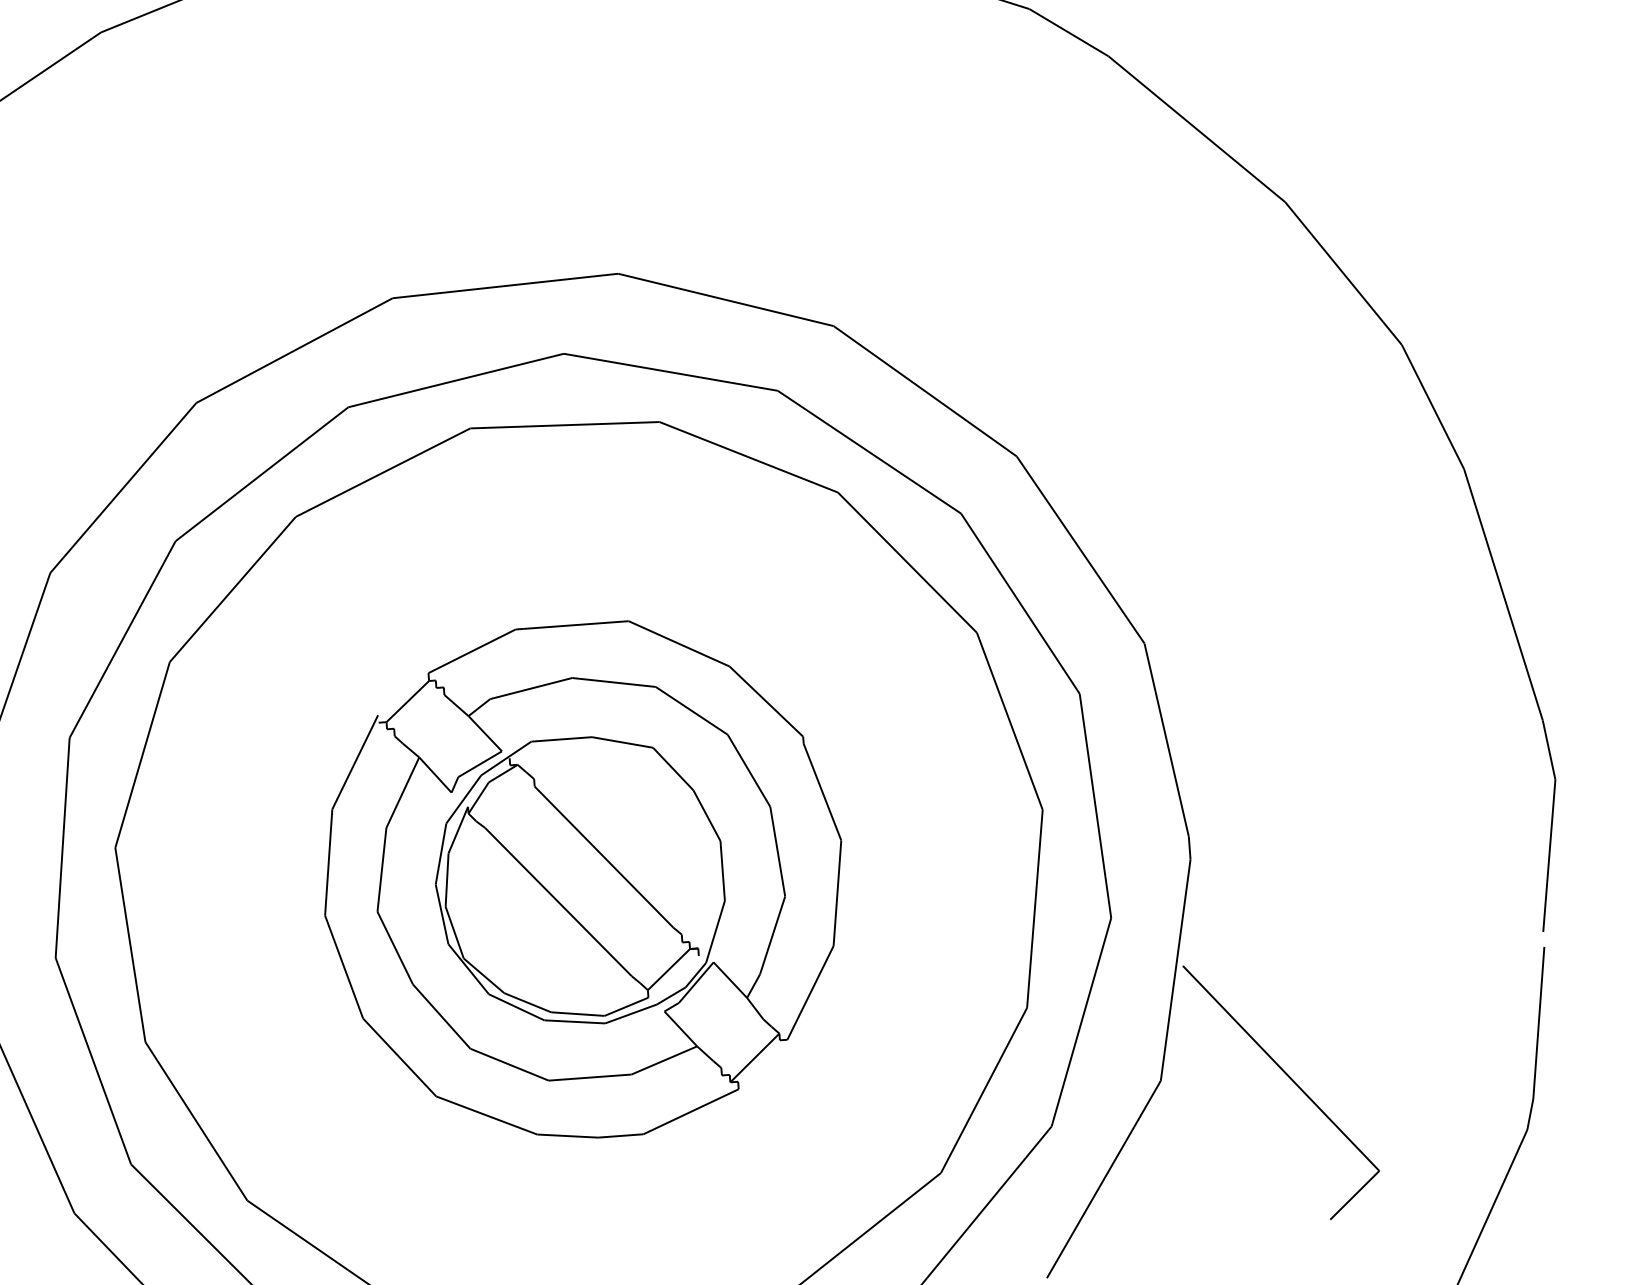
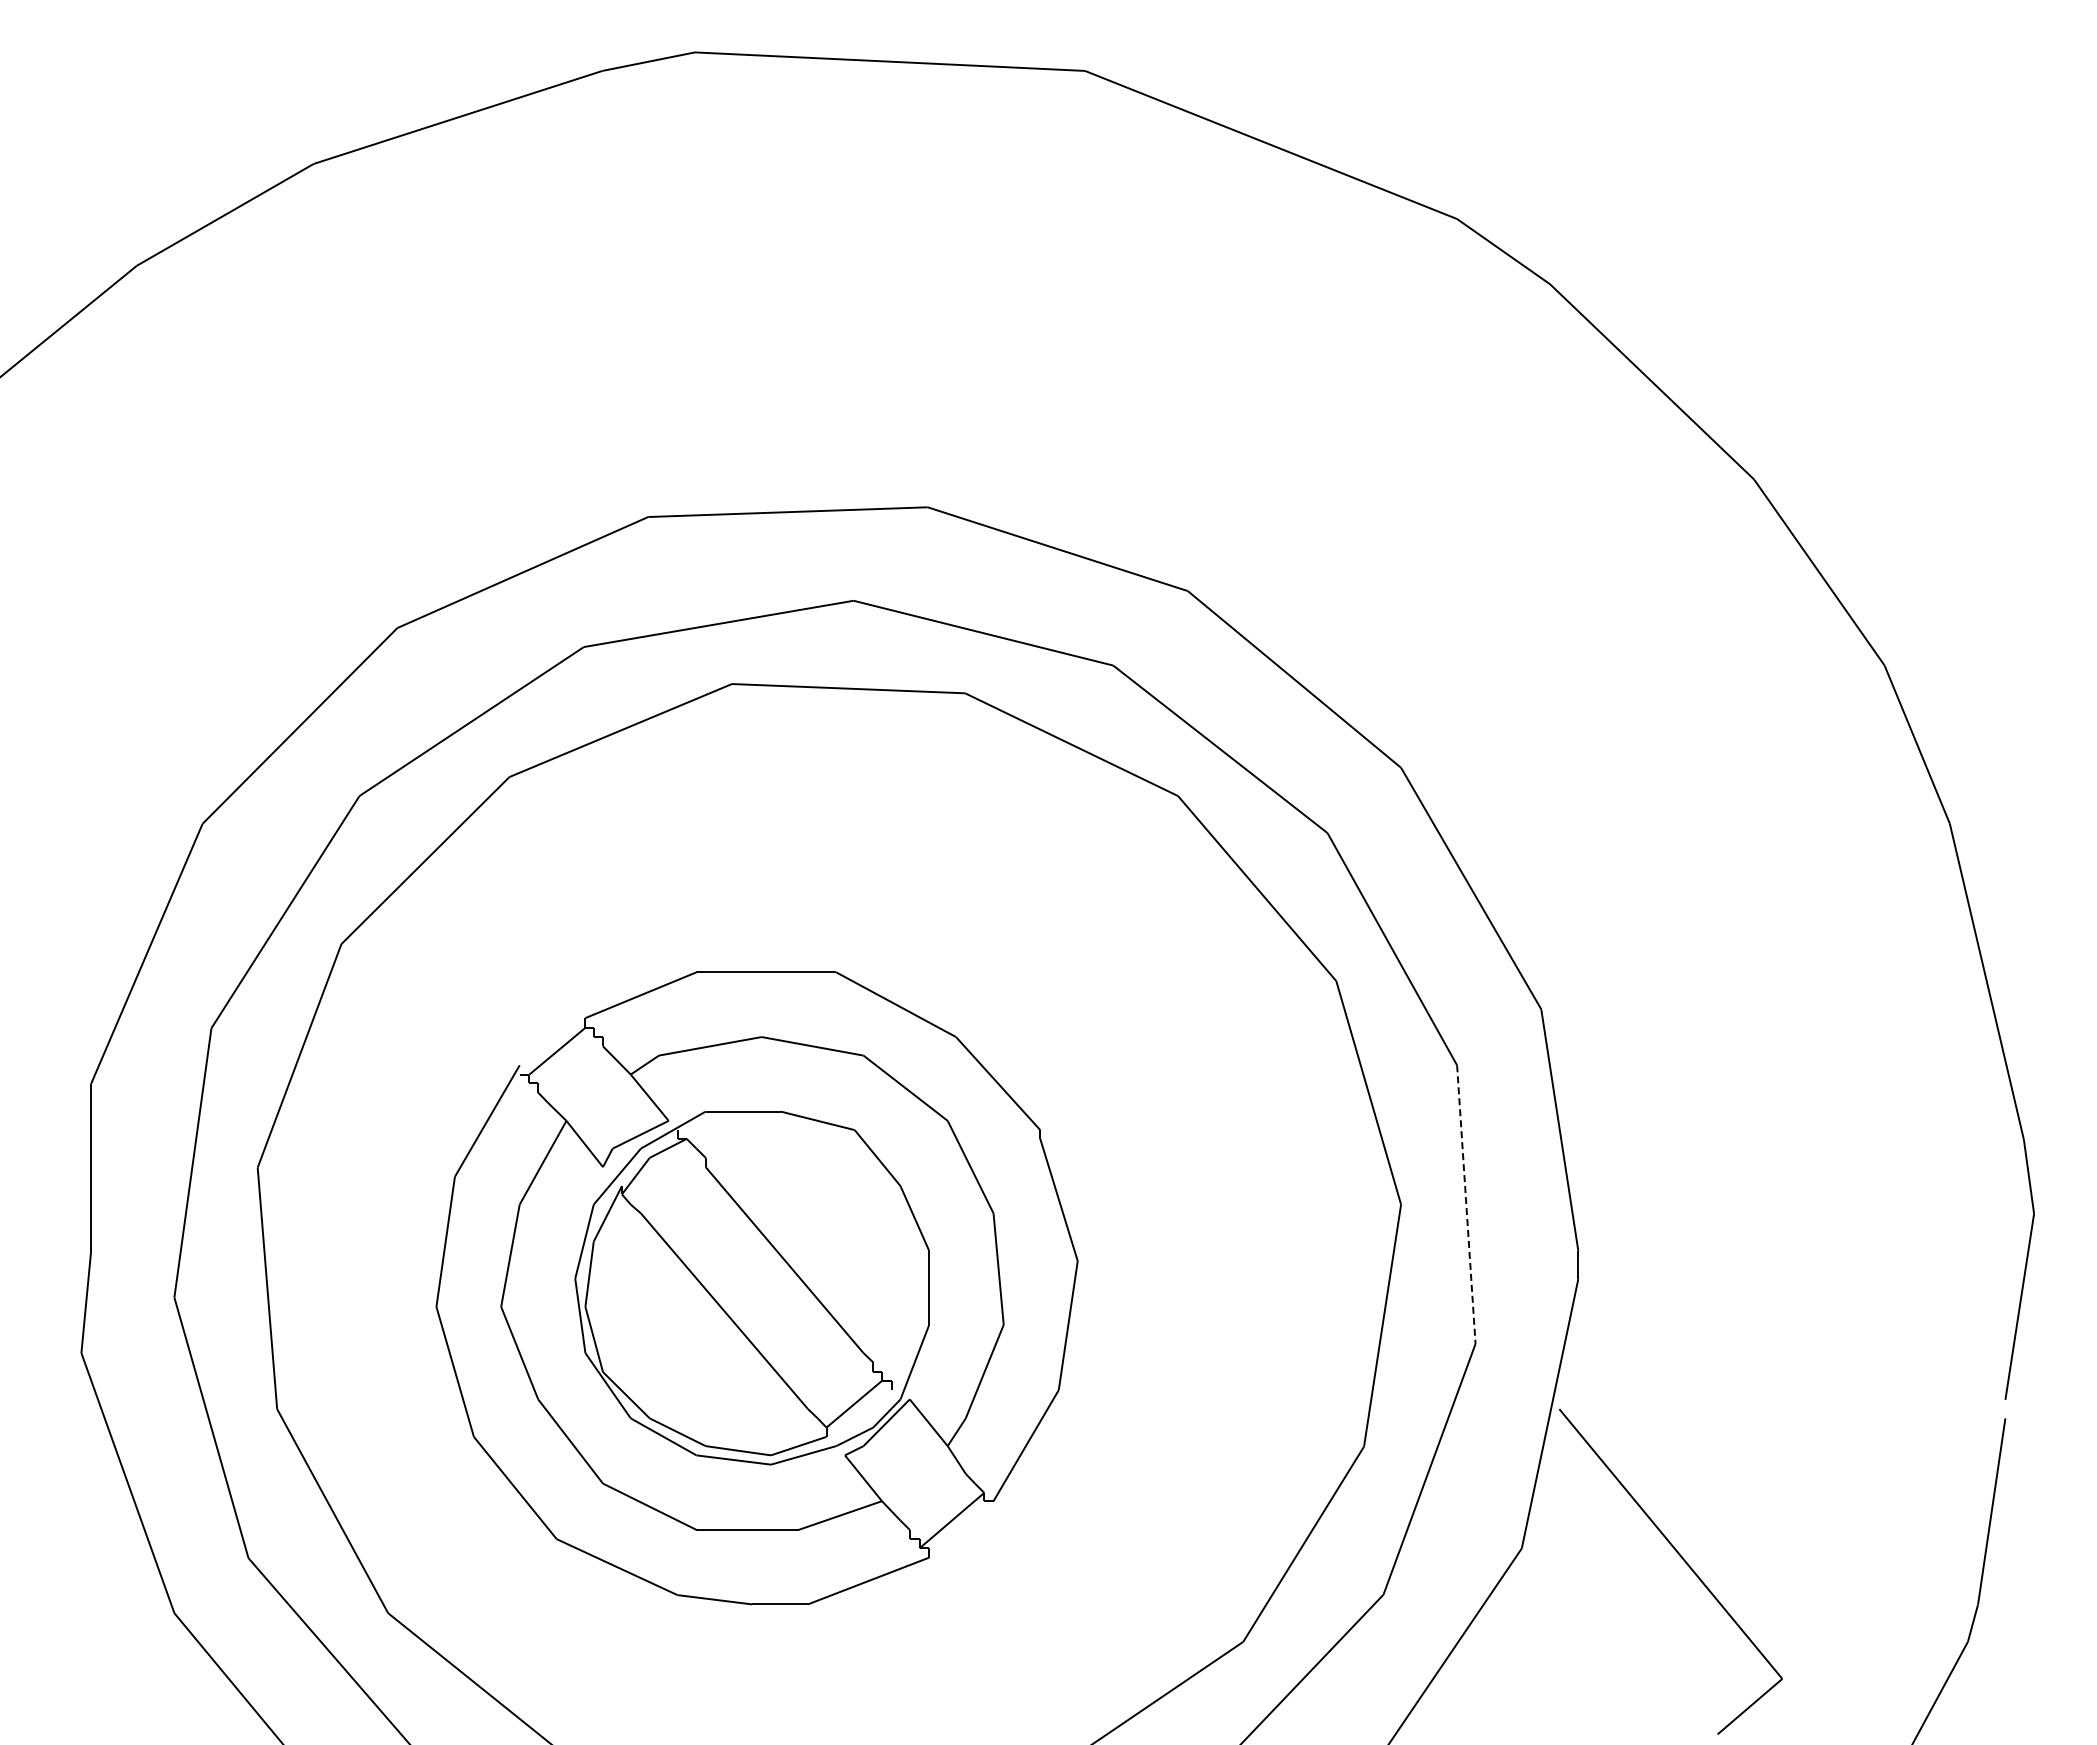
line: (1095, 805) -> (1466, 1204), solid -> dashed
part: (582, 881) -> (756, 1288), moved

